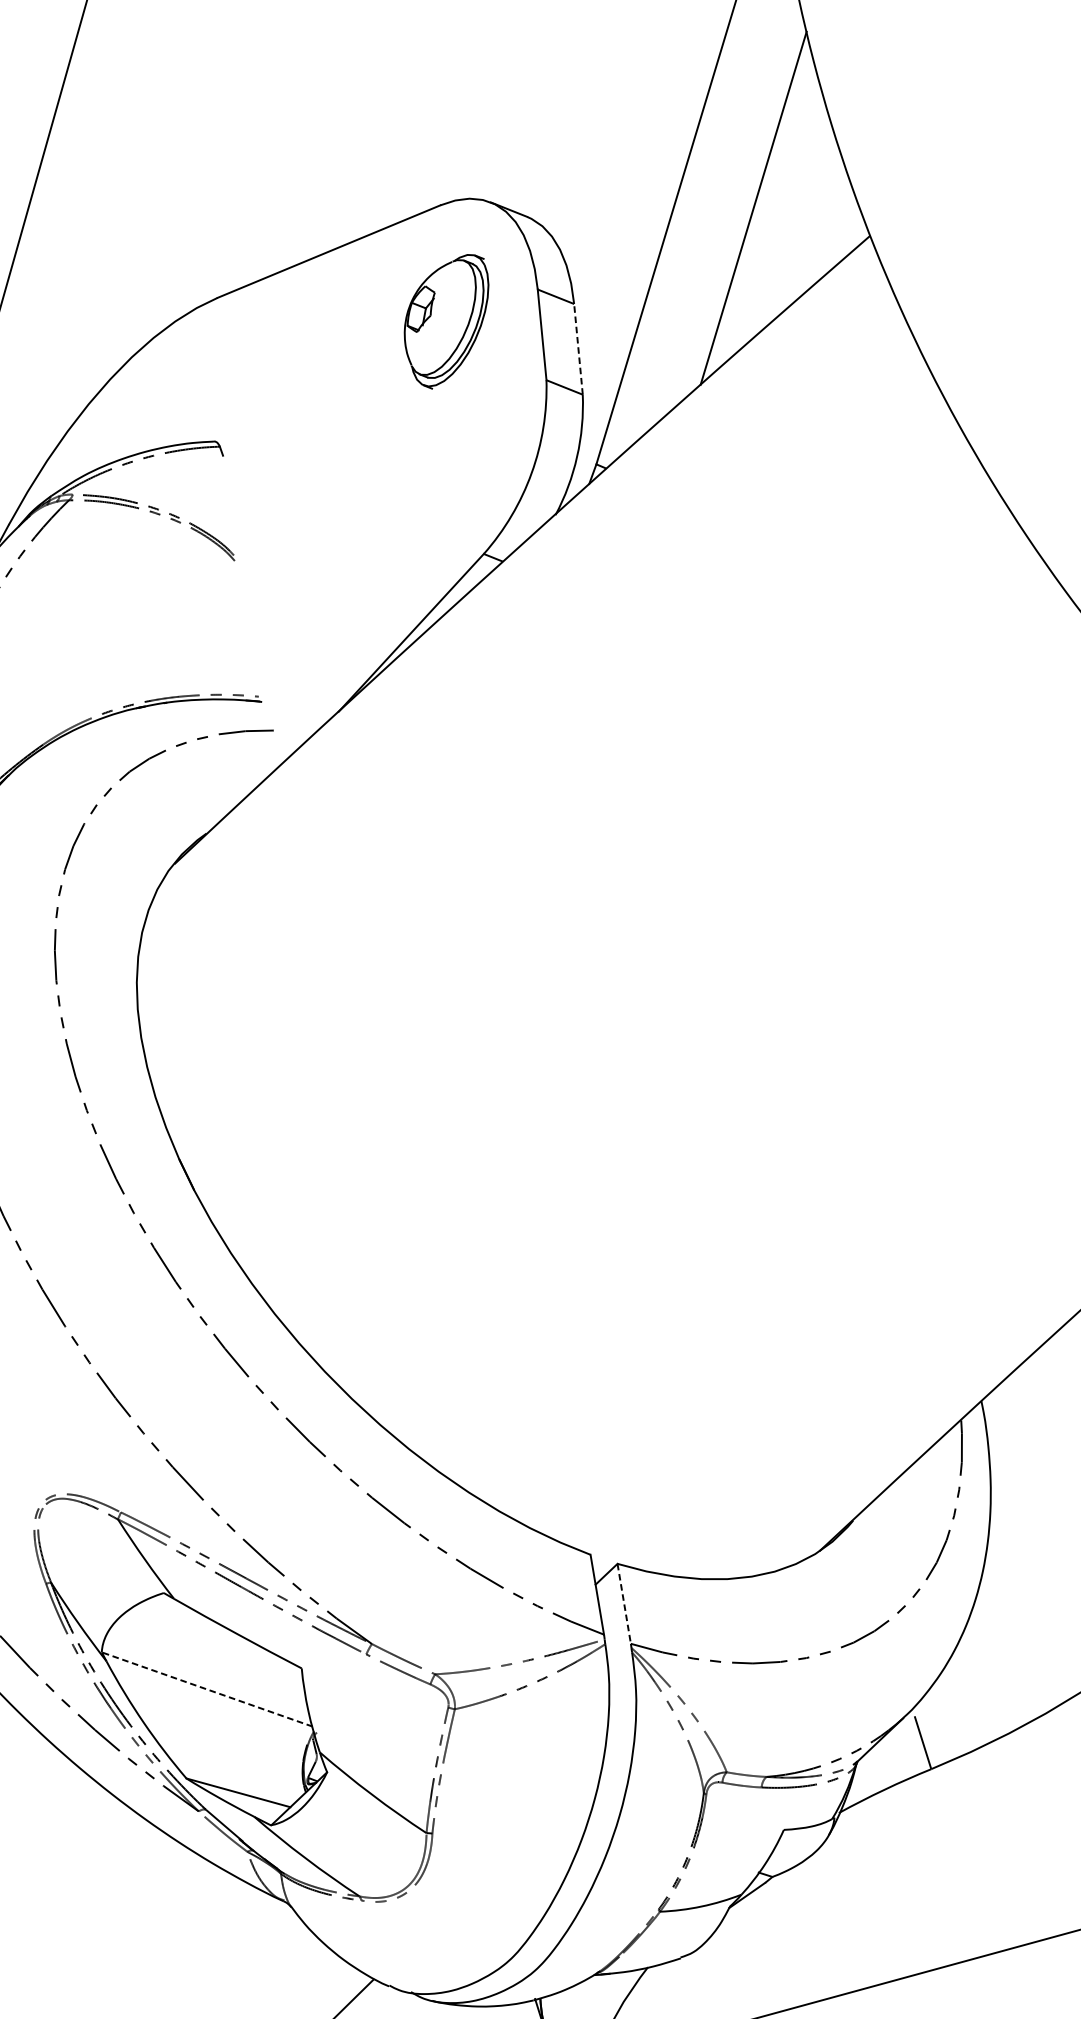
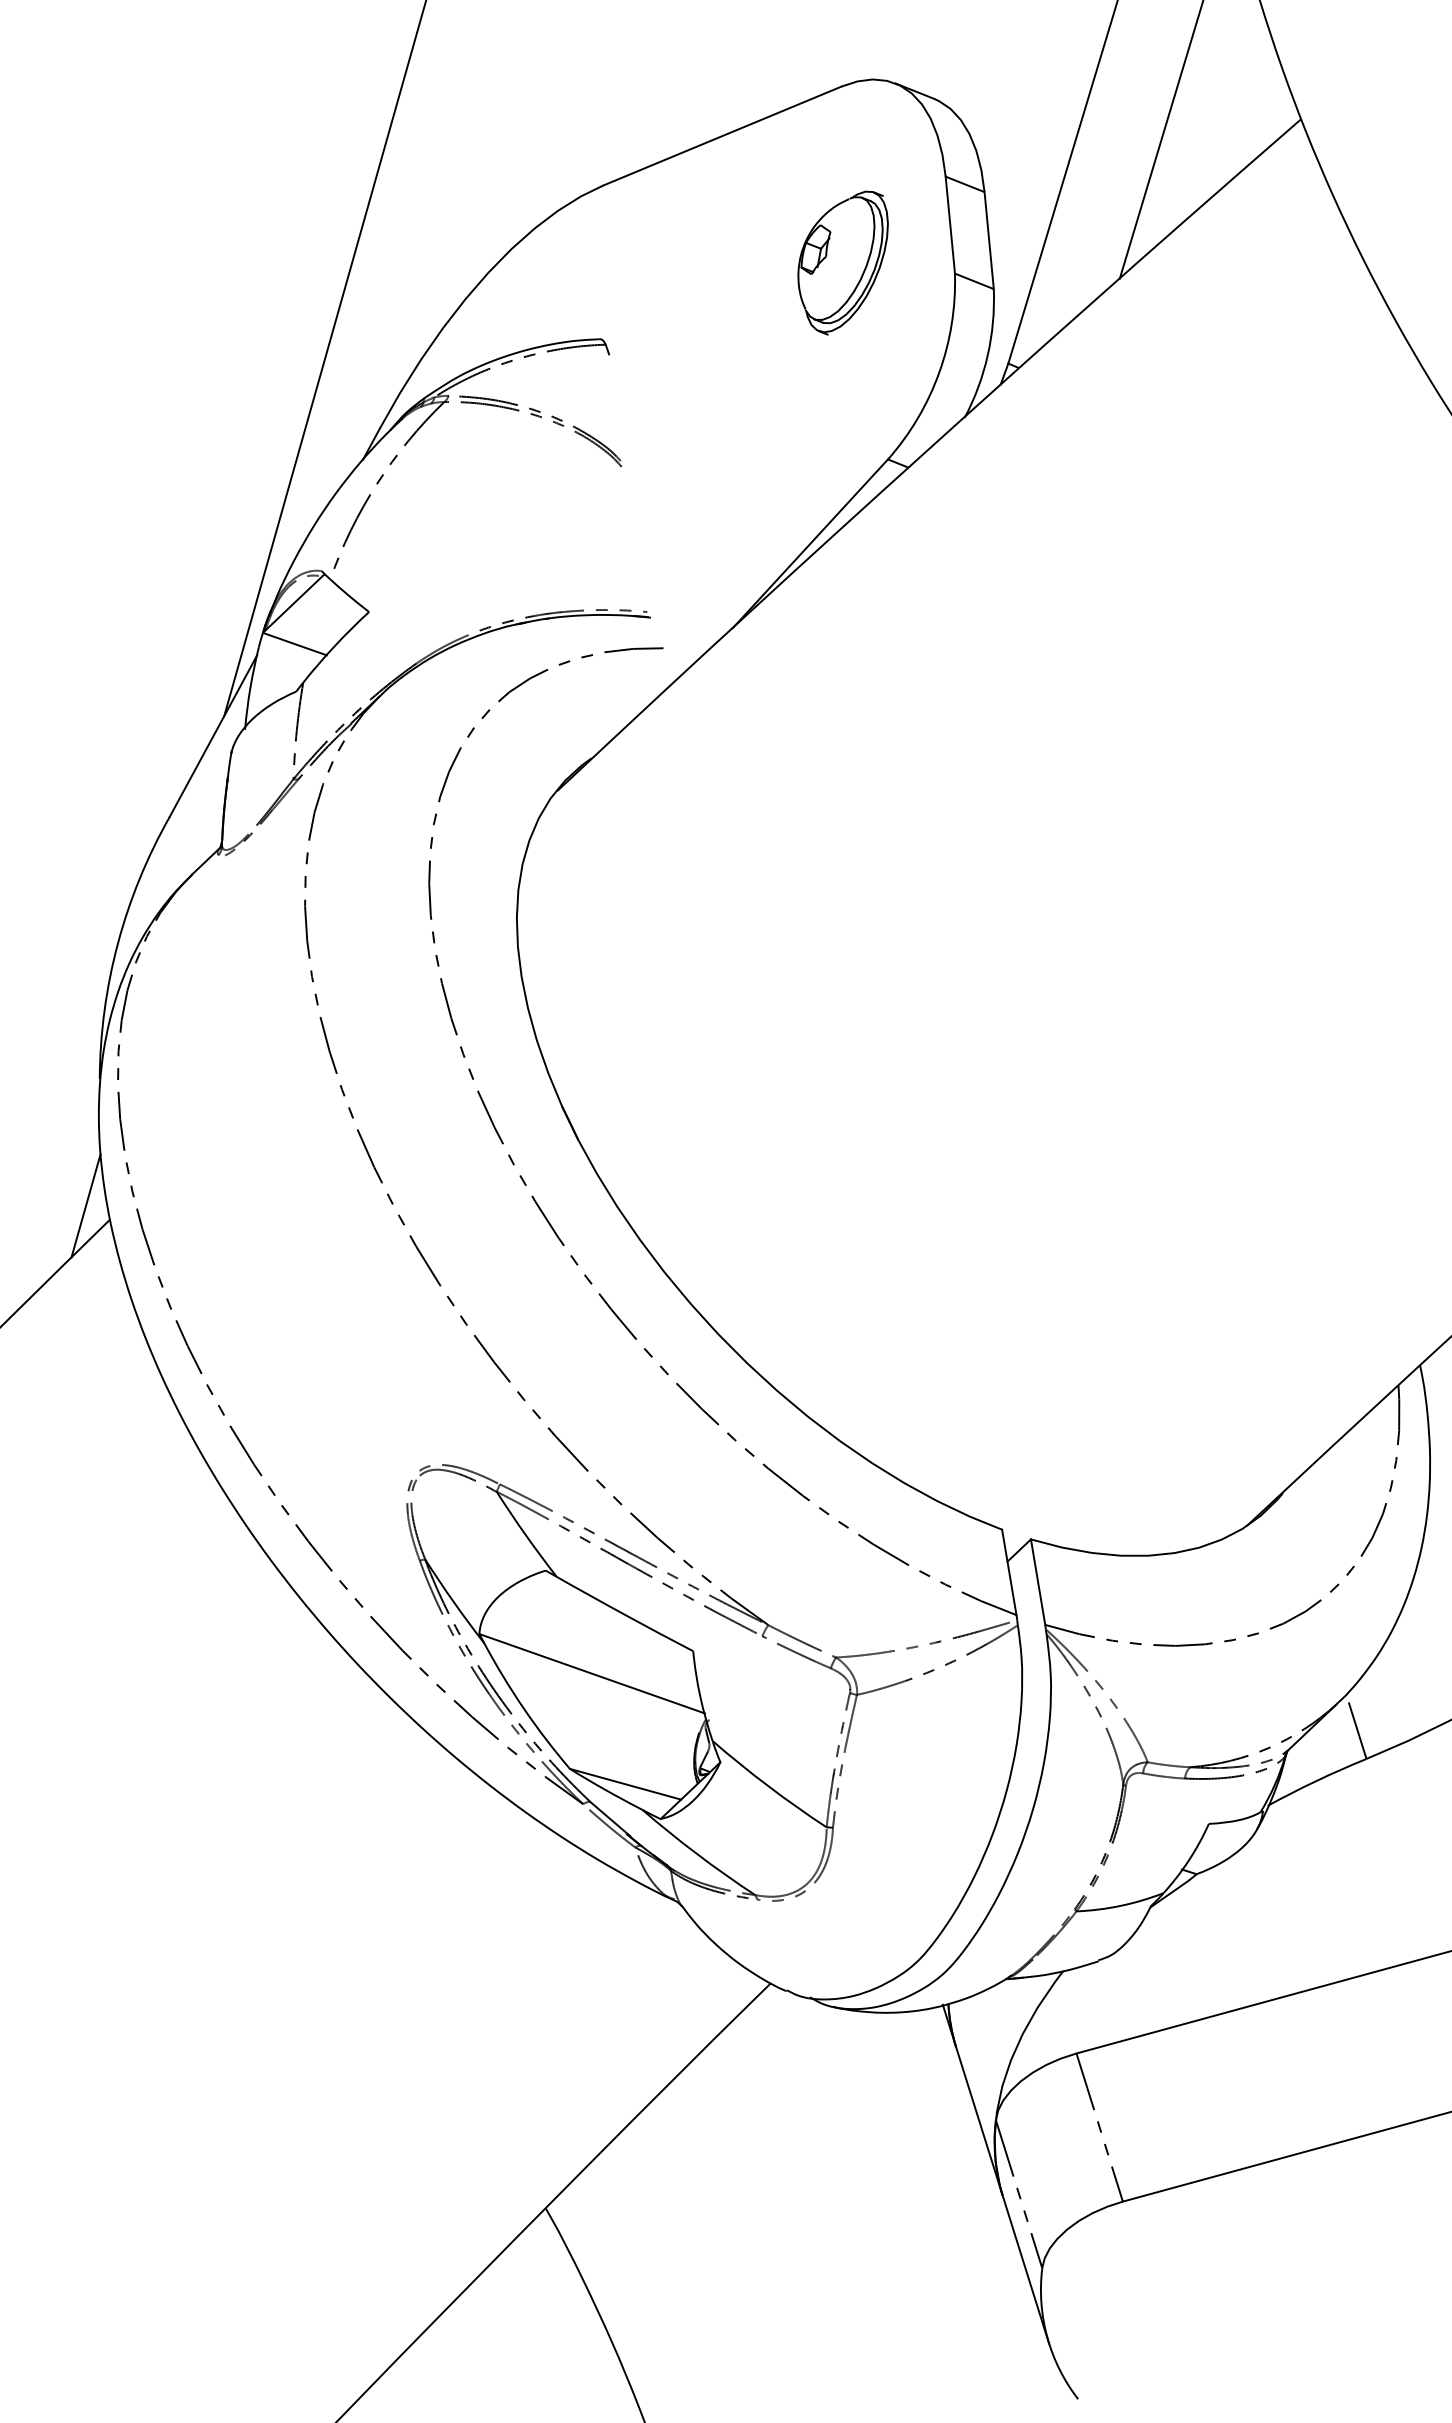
part: (445, 321) -> (842, 262), moved
line: (578, 349) -> (989, 240), dashed -> solid
line: (624, 1604) -> (1038, 1582), dashed -> solid
line: (207, 1689) -> (592, 1673), dashed -> solid

